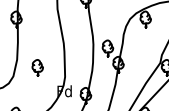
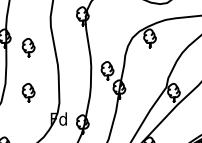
part: (37, 27) -> (28, 47), added

